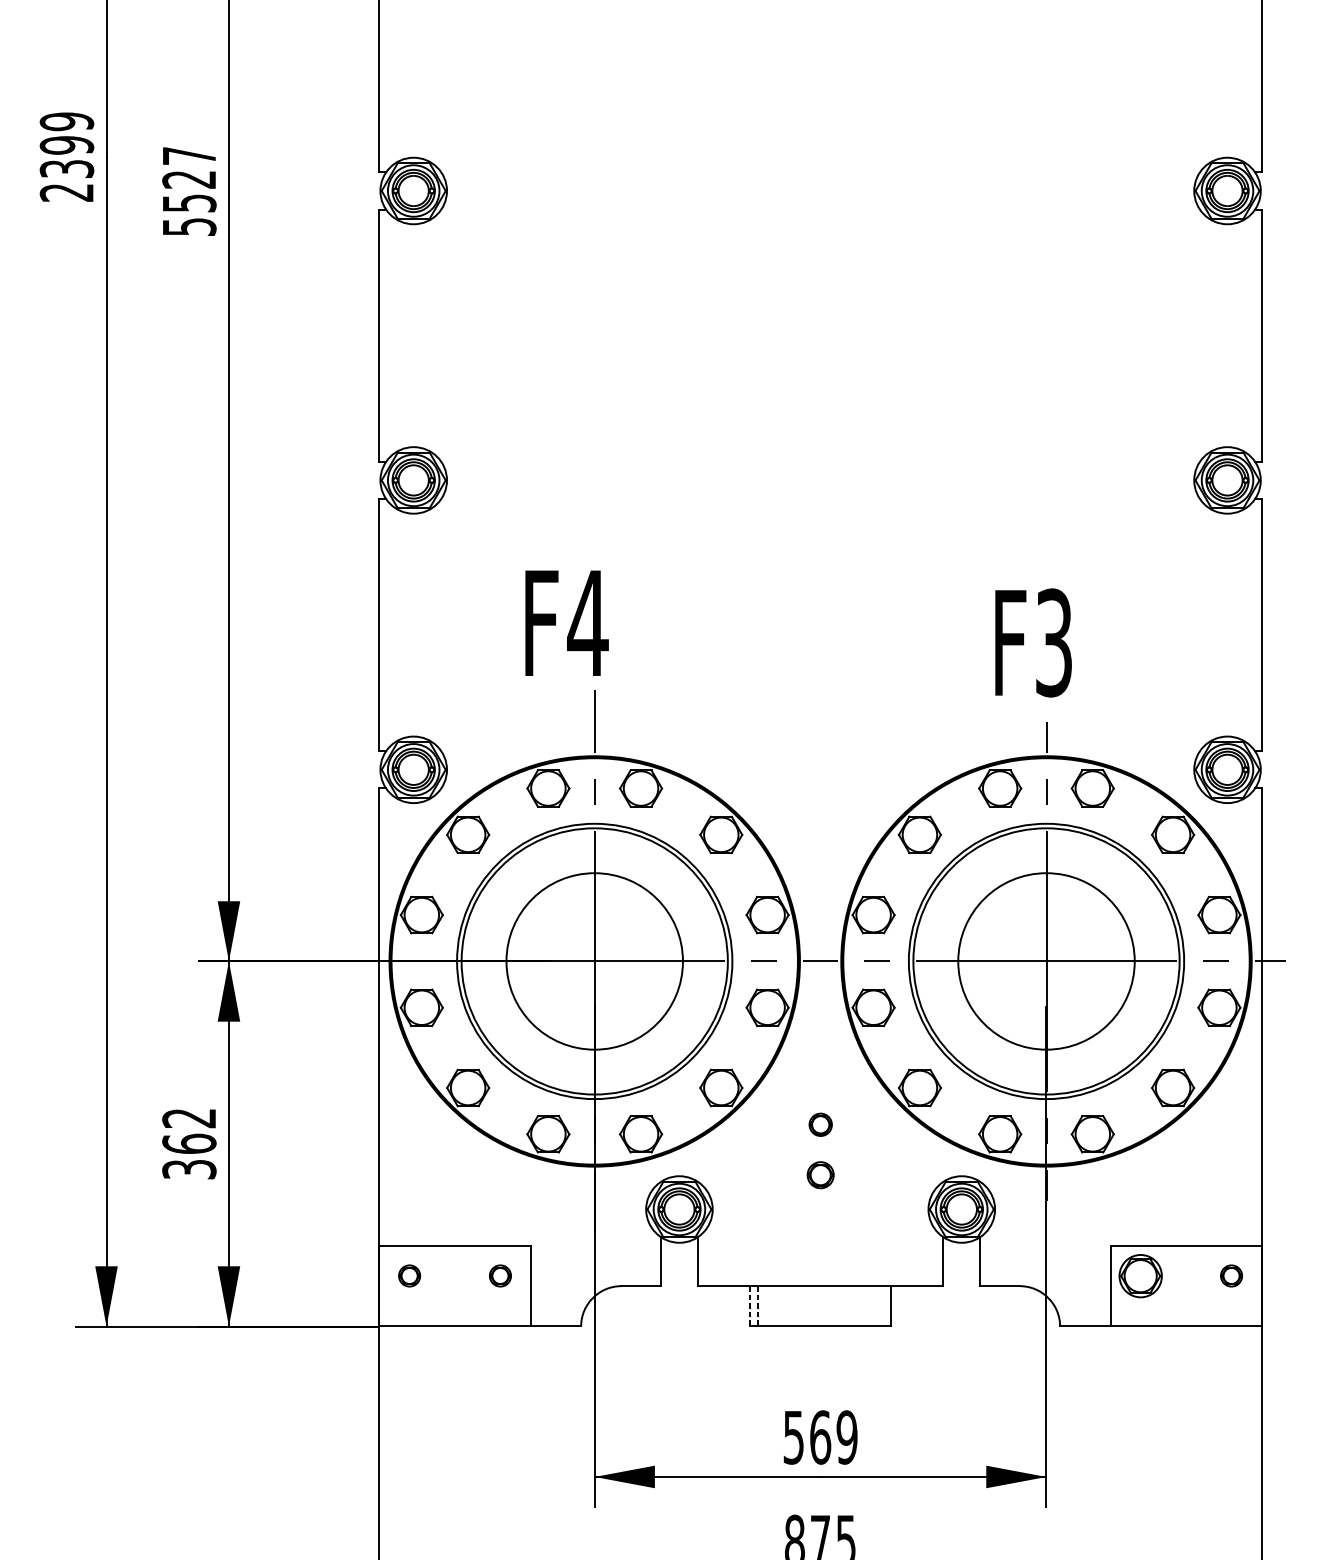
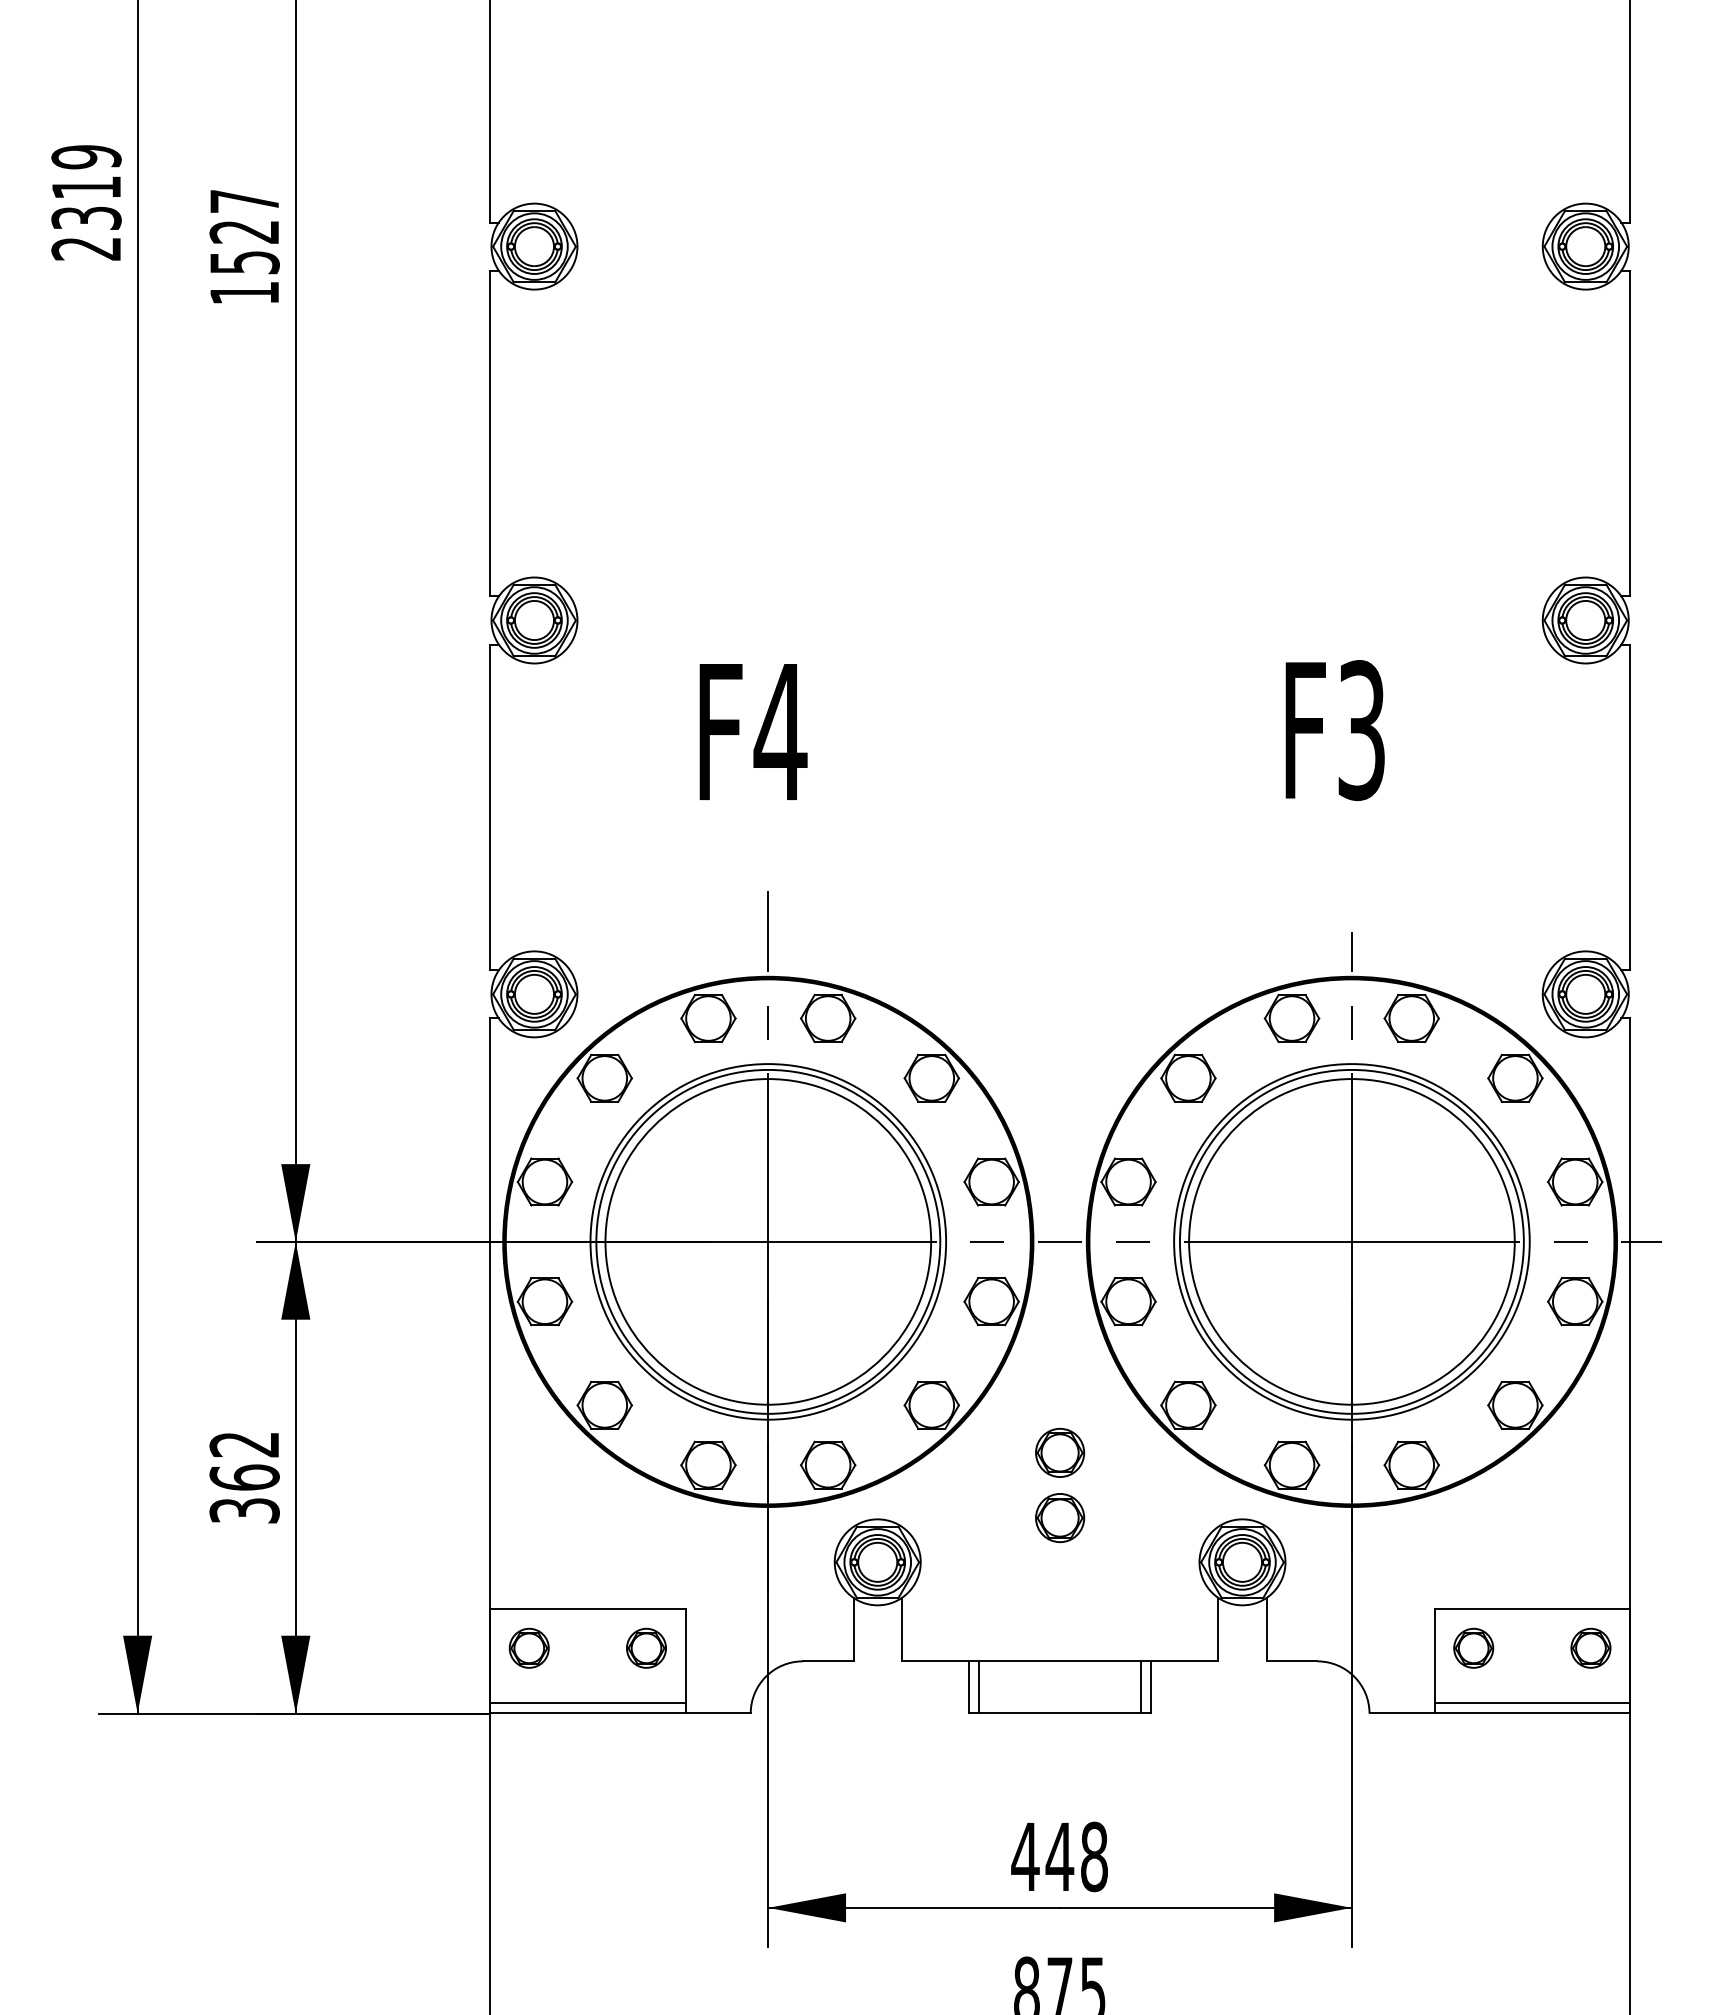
text: (66, 145) -> (86, 187), 2399 -> 2319
text: (189, 227) -> (244, 293), 5527 -> 1527
text: (567, 622) -> (753, 731), moved
text: (1033, 642) -> (1334, 730), moved
circle: (594, 961) -> (768, 1241), size x1.43
circle: (1046, 961) -> (1351, 1241), size x1.43
part: (820, 1124) -> (1060, 1452), size x1.67
part: (820, 1174) -> (1060, 1517), size x1.43
part: (409, 1275) -> (528, 1647), size x1.43
part: (500, 1275) -> (646, 1647), size x1.43
part: (1140, 1275) -> (1473, 1647), size x0.71
part: (1231, 1275) -> (1590, 1647), size x1.43
line: (749, 1306) -> (968, 1687), dashed -> solid
line: (758, 1306) -> (979, 1687), dashed -> solid
line: (882, 1306) -> (1140, 1687), added
line: (454, 1318) -> (587, 1703), added
line: (1186, 1318) -> (1532, 1703), added
text: (820, 1437) -> (1059, 1856), 569 -> 448

